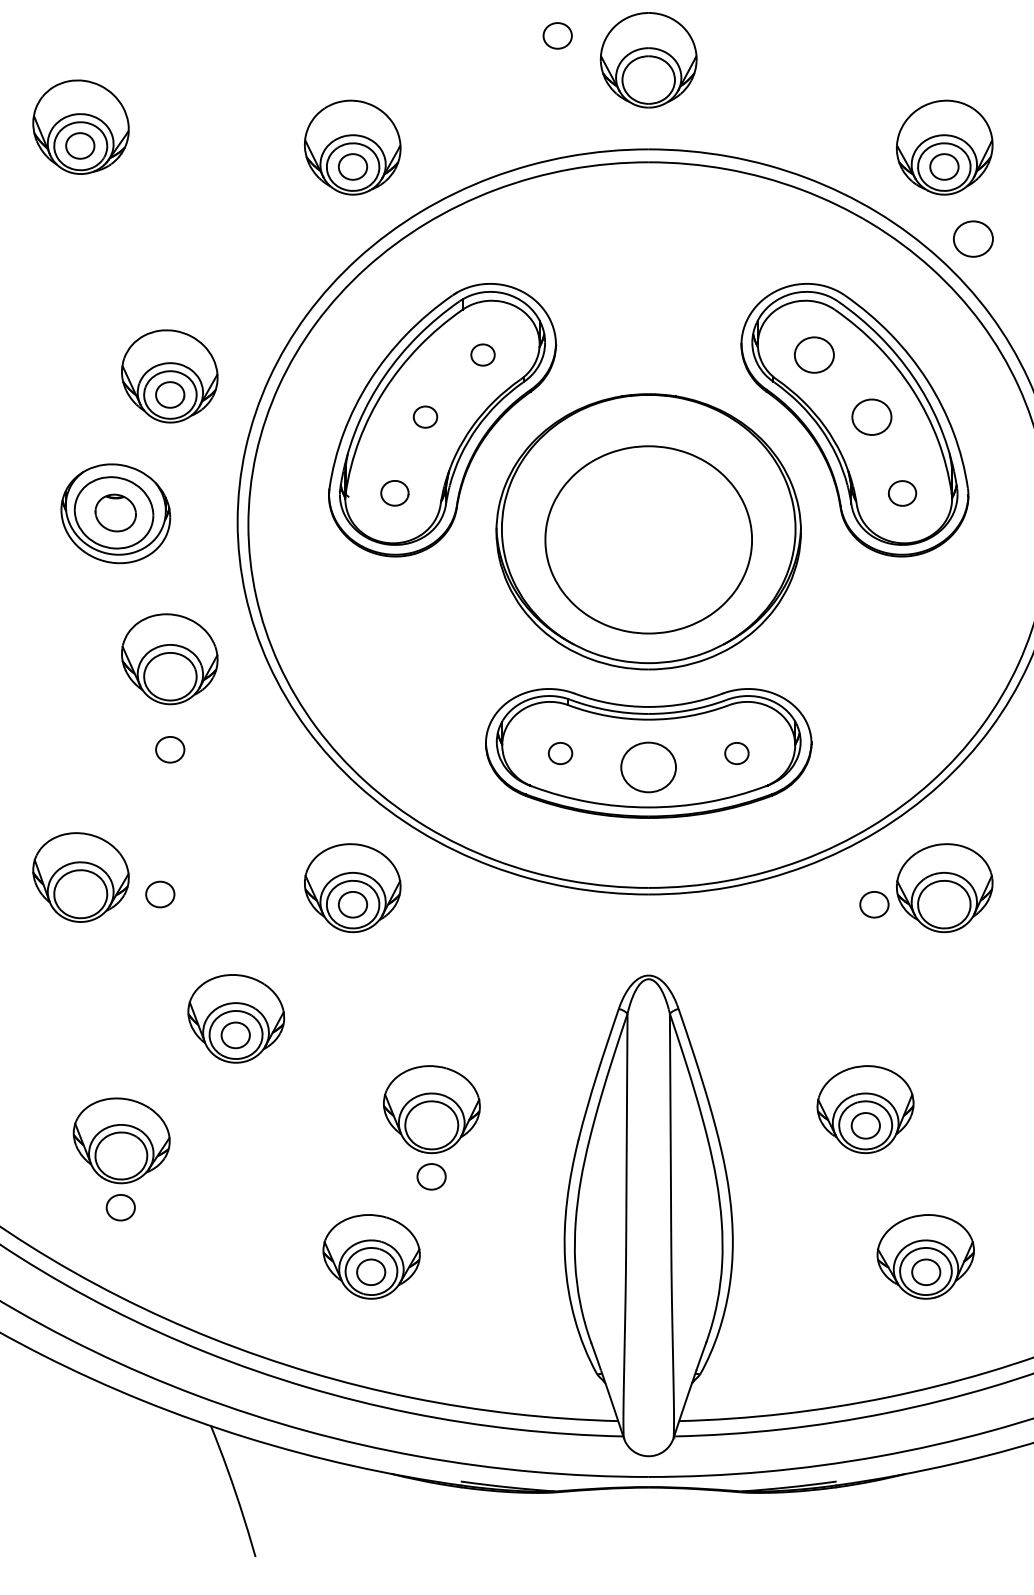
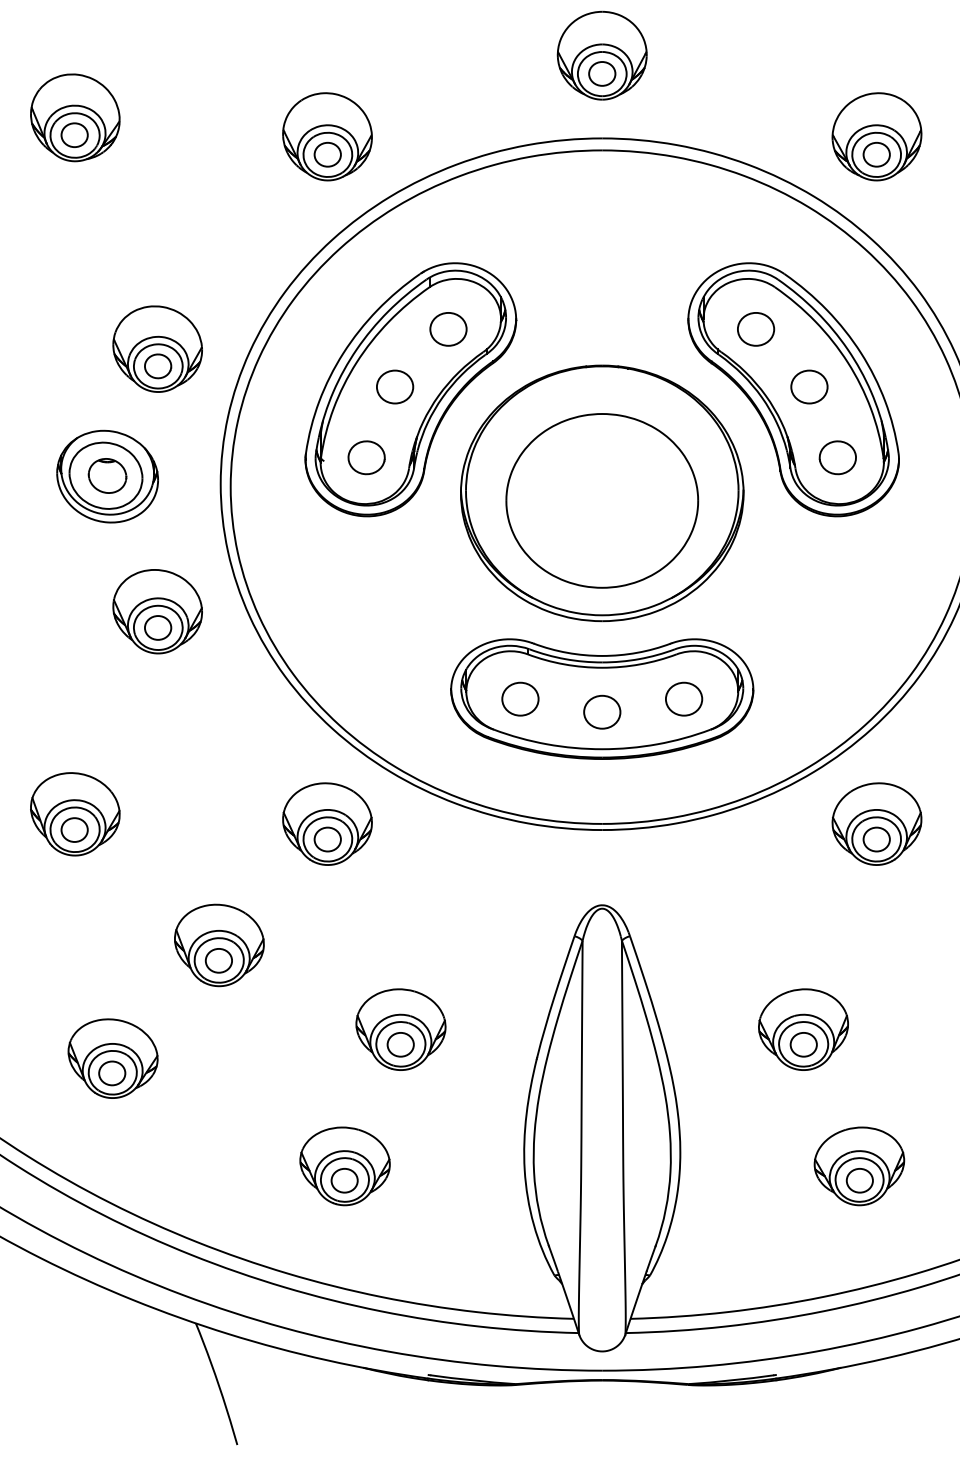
part: (557, 35) -> (602, 73), moved
part: (973, 238) -> (903, 221), removed
part: (482, 354) -> (447, 328), size x1.67
part: (425, 416) -> (395, 386), size x1.67
part: (394, 492) -> (366, 456), size x1.43
part: (902, 493) -> (837, 457), size x1.43
part: (170, 749) -> (158, 627), moved
part: (560, 753) -> (520, 699), size x1.67
part: (736, 753) -> (683, 699), size x1.67
part: (648, 767) -> (602, 712), size x0.71
part: (160, 894) -> (74, 830), moved
part: (874, 904) -> (876, 839), moved
part: (431, 1176) -> (400, 1044), moved
part: (120, 1207) -> (111, 1073), moved

